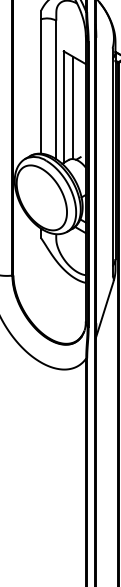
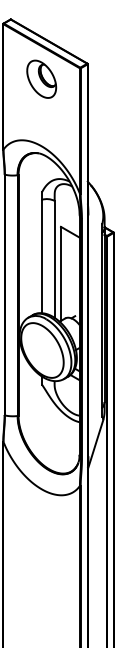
line: (72, 107) -> (68, 274), removed

